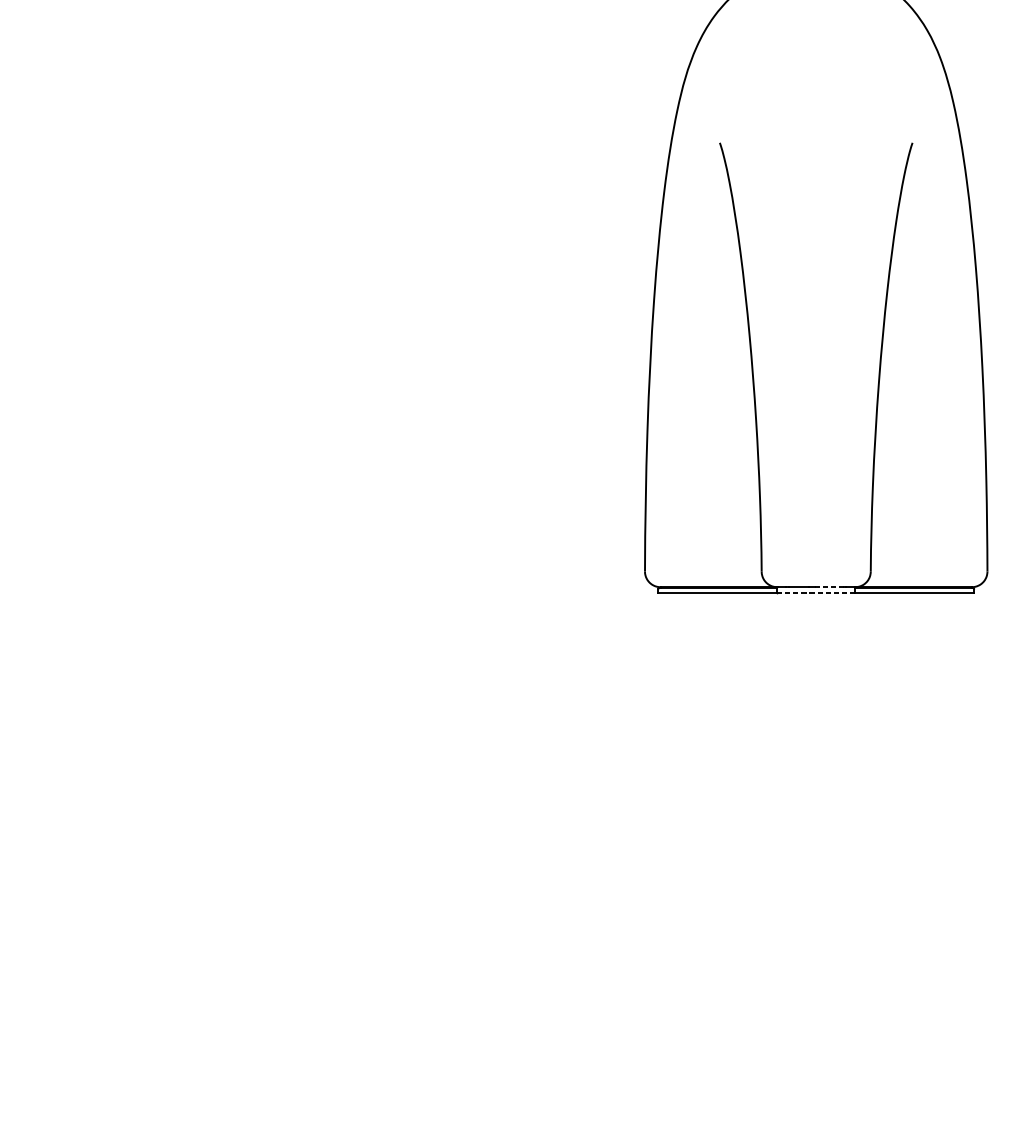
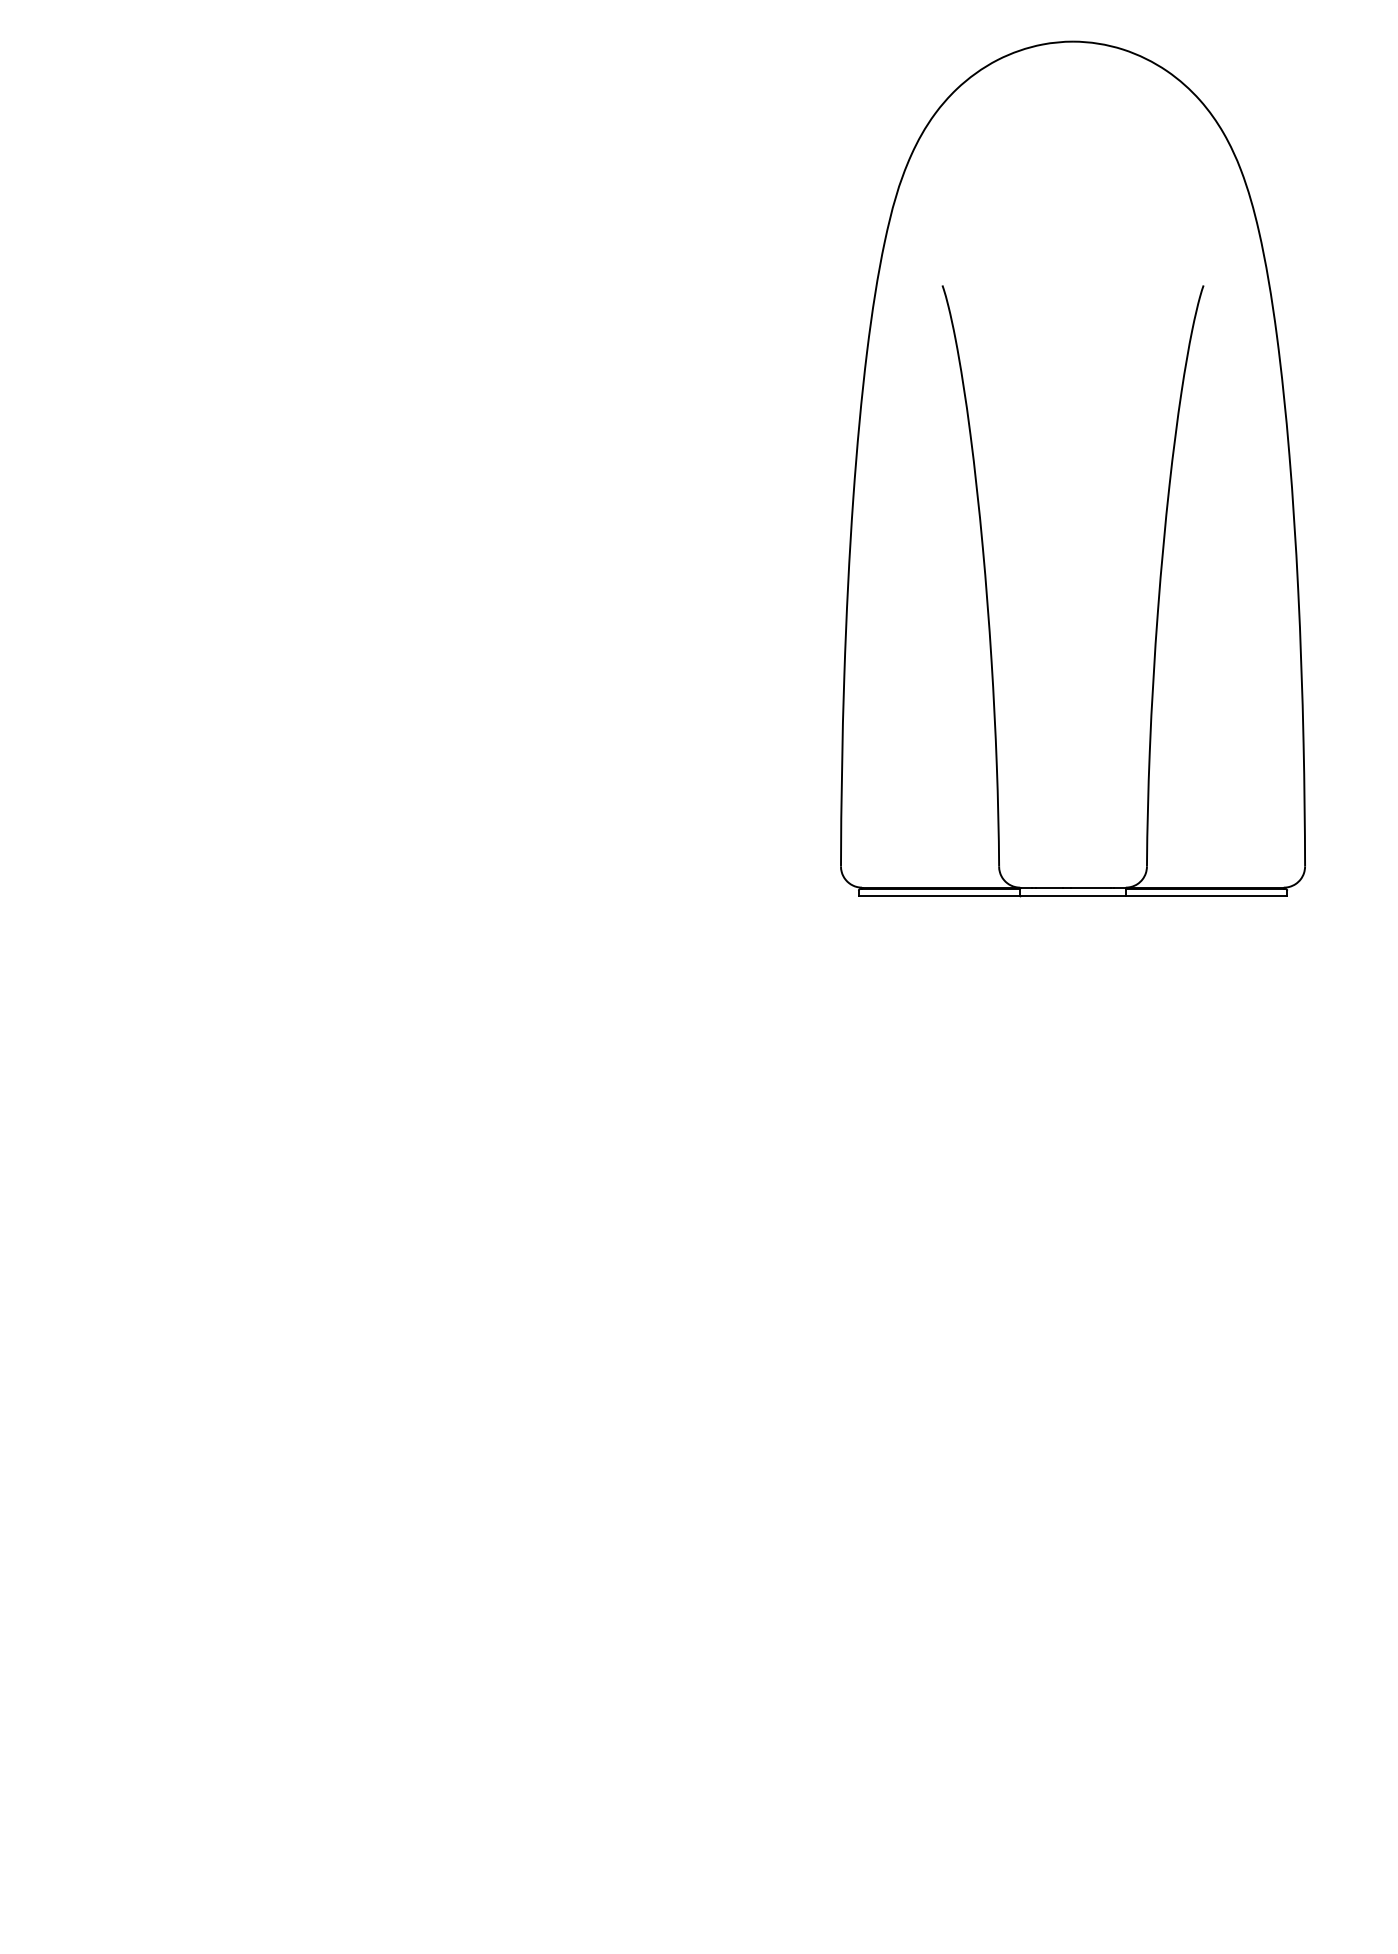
line: (829, 587) -> (1090, 887), dashed -> solid
line: (816, 593) -> (1073, 896), dashed -> solid

